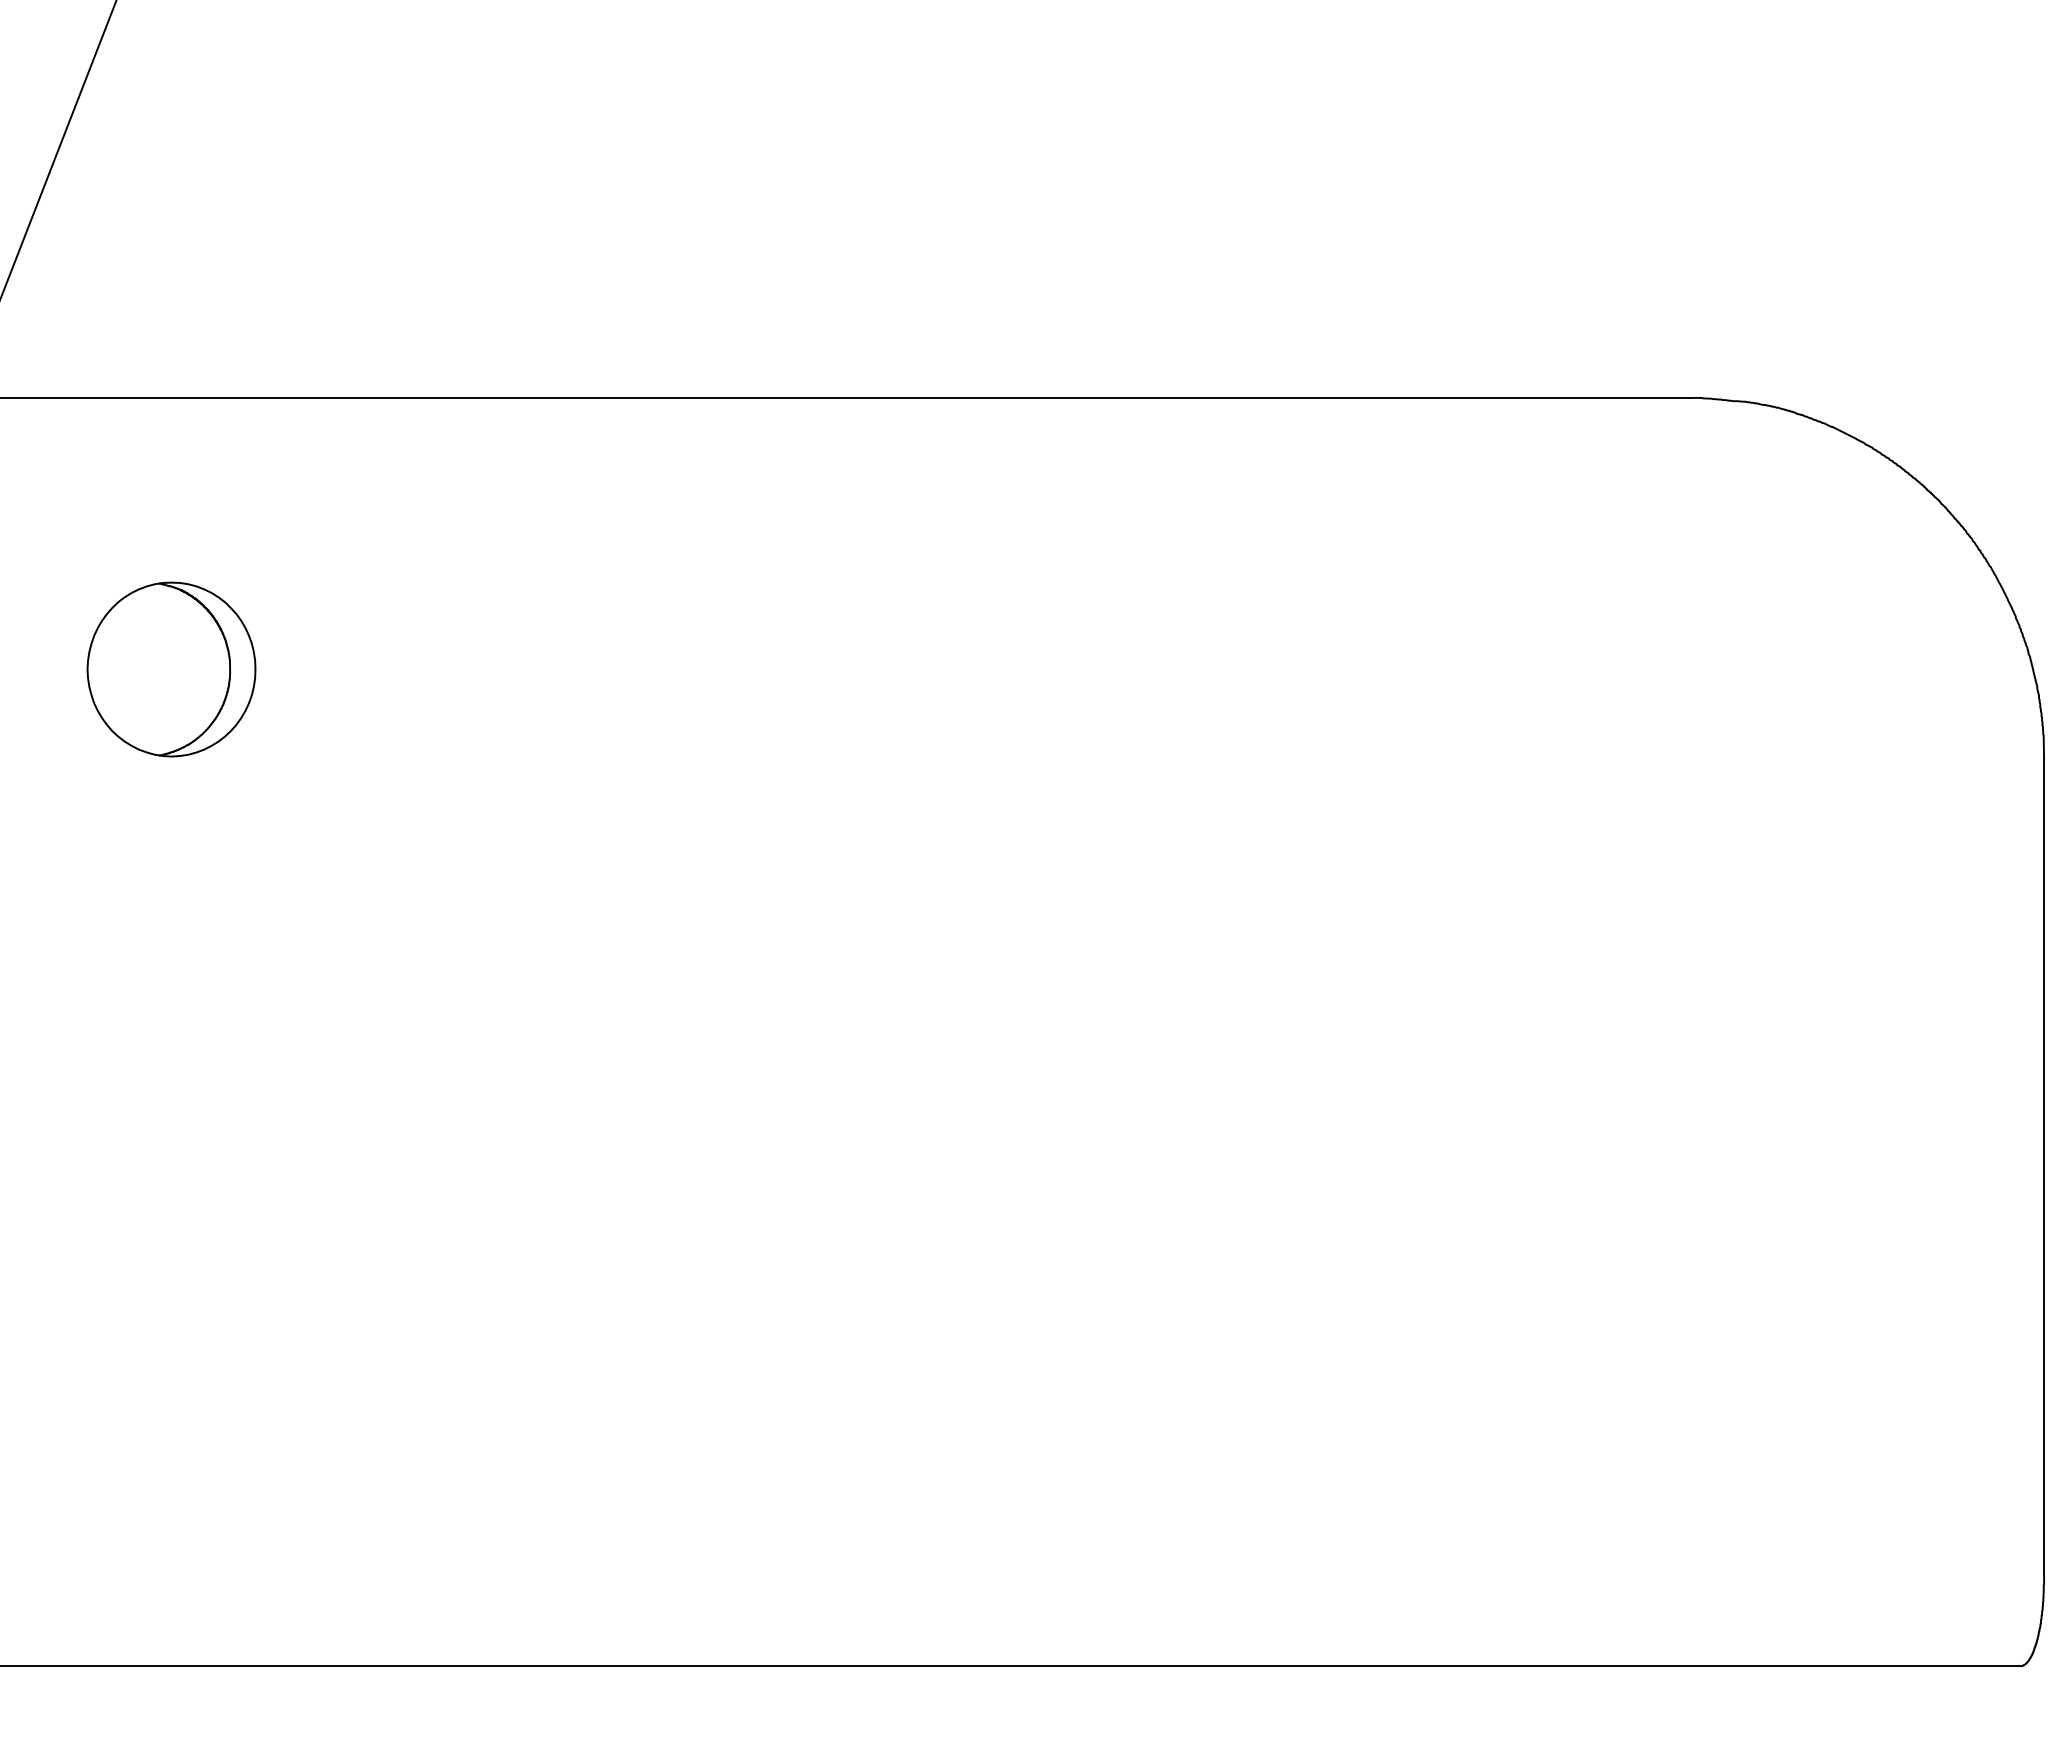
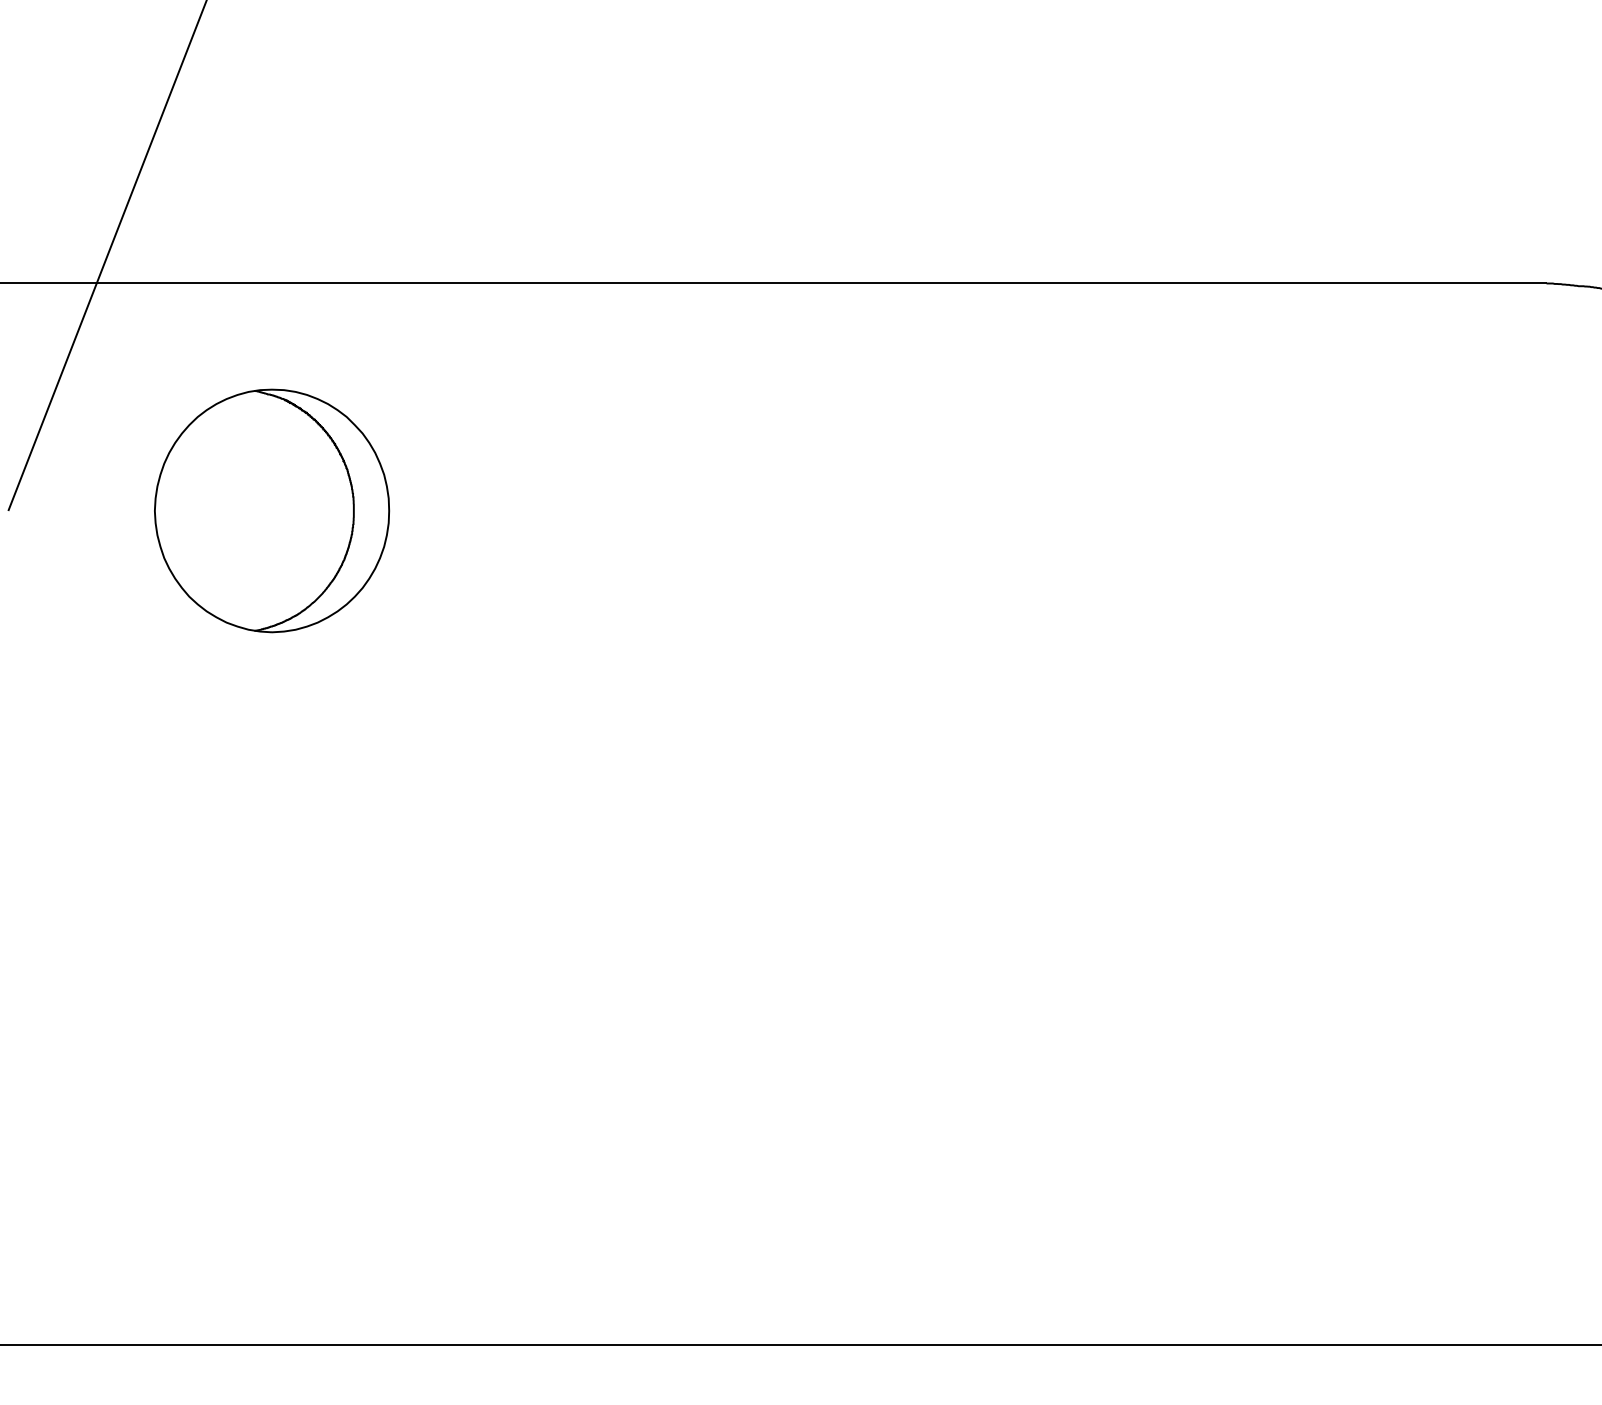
part: (171, 669) -> (272, 510), size x1.67

